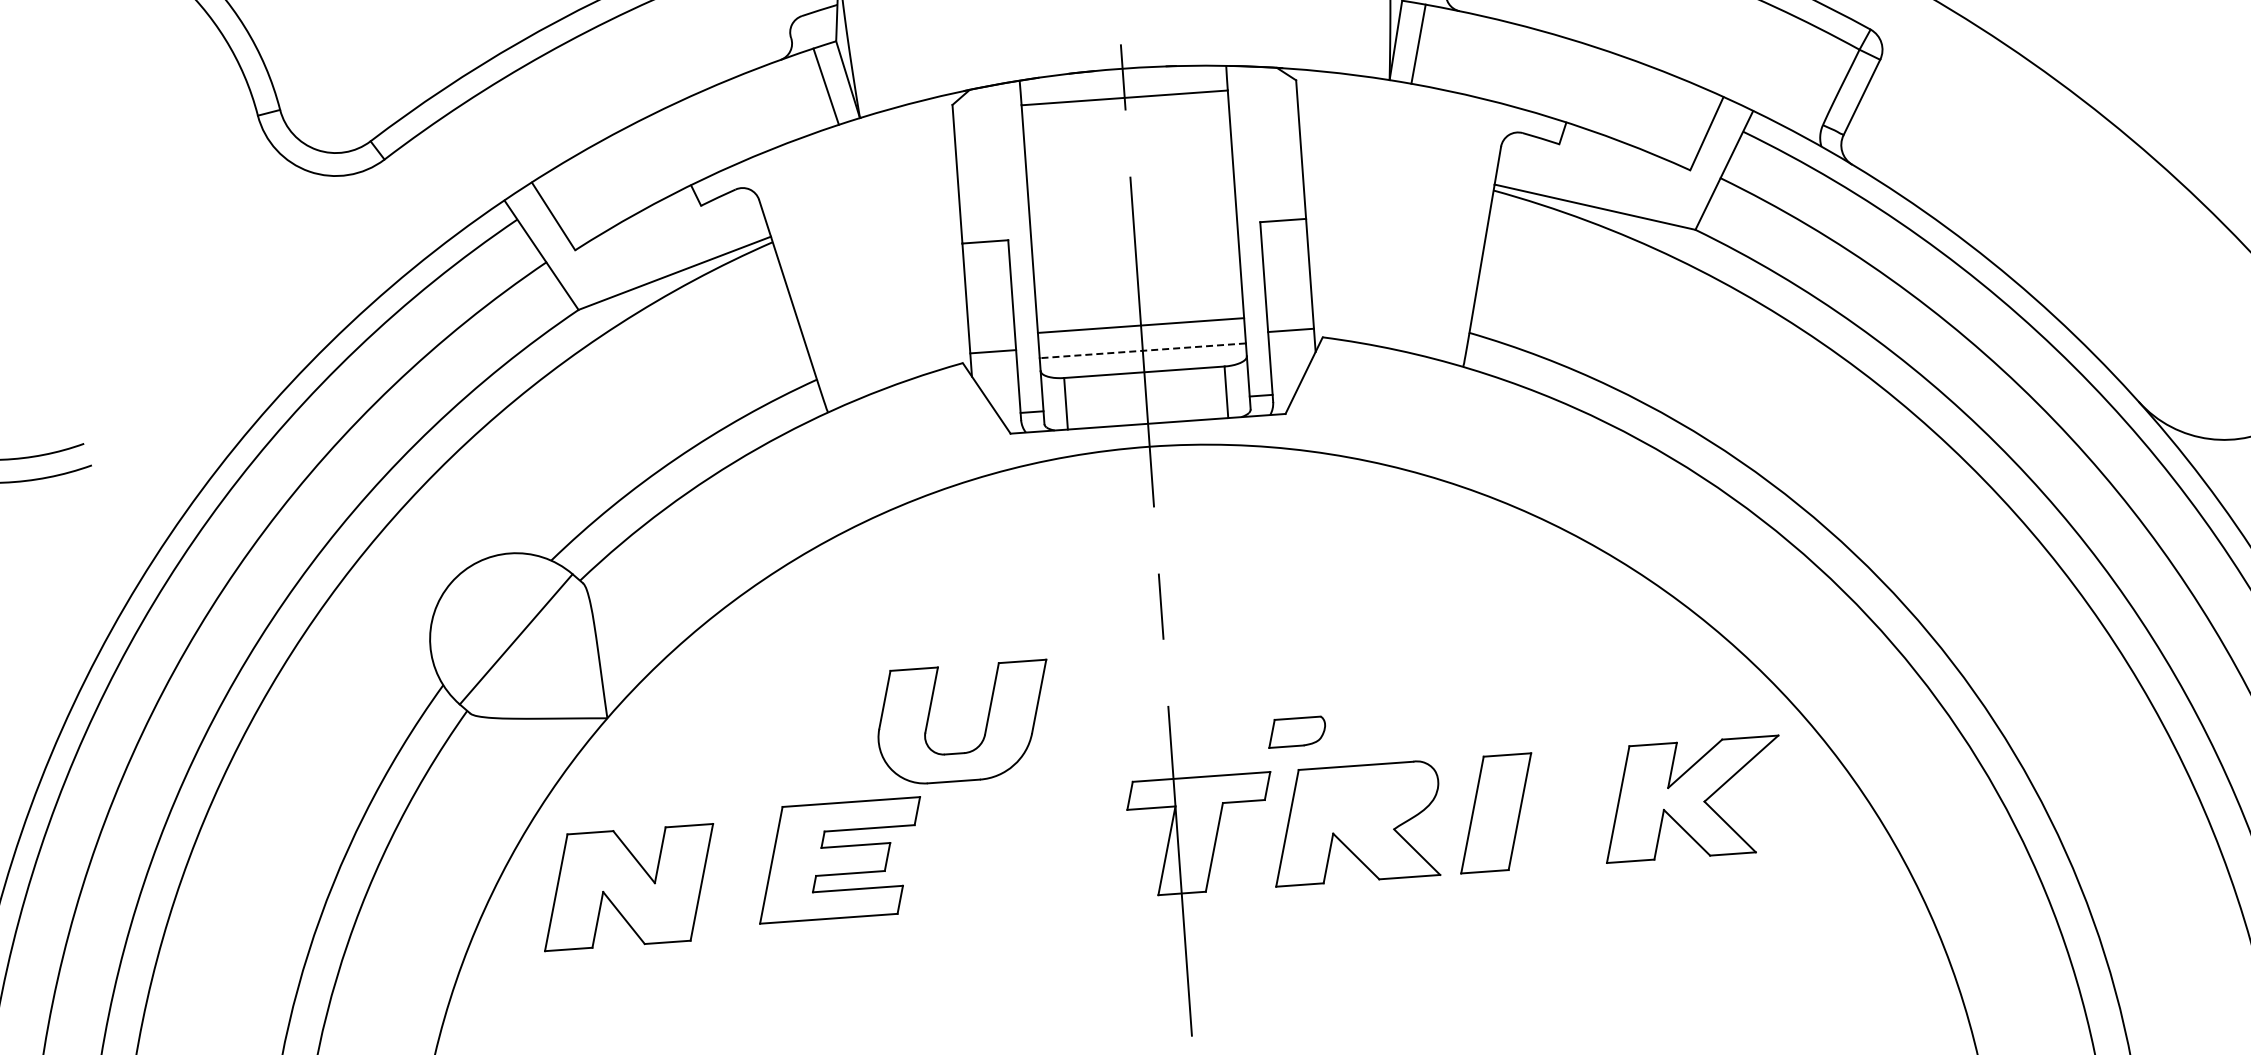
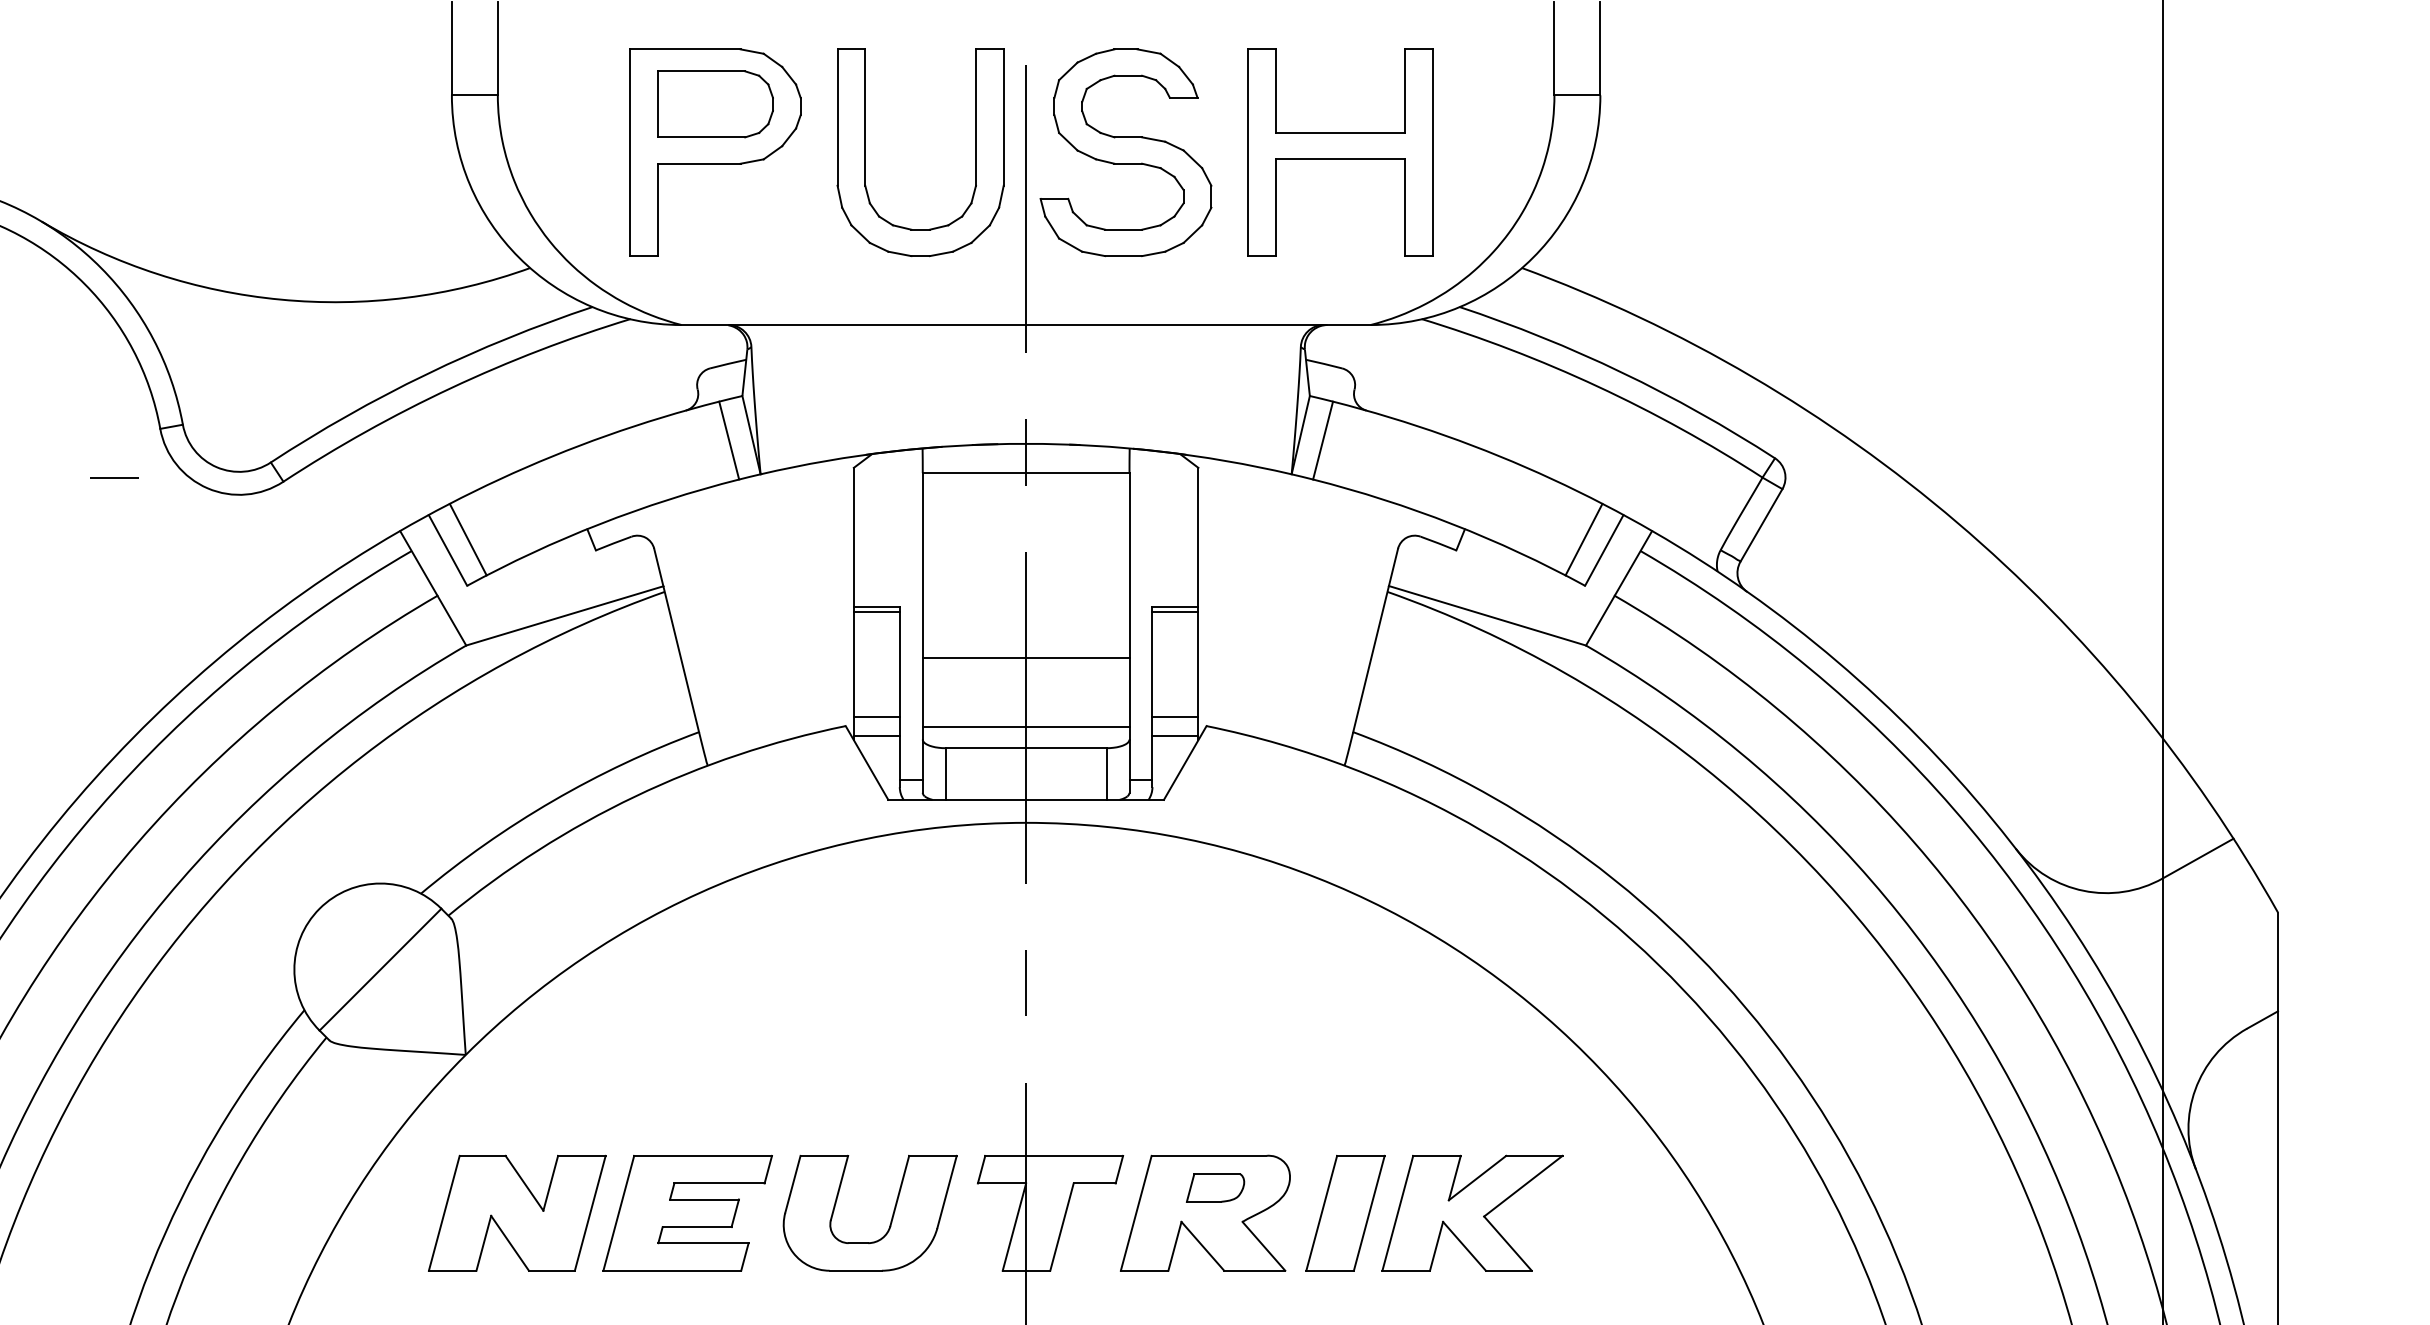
line: (1685, 124) -> (1583, 539), added
line: (215, 168) -> (114, 478), added
line: (572, 204) -> (467, 539), added
line: (1283, 226) -> (1175, 612), added
line: (985, 247) -> (876, 612), added
line: (1140, 325) -> (1025, 658), moved
line: (1292, 348) -> (1175, 735), added
line: (1142, 350) -> (1025, 726), dashed -> solid
line: (994, 370) -> (876, 735), added
part: (985, 725) -> (891, 1217), moved
part: (1296, 731) -> (1215, 1187), moved
part: (1692, 798) -> (1472, 1212), moved
part: (629, 886) -> (517, 1212), moved

